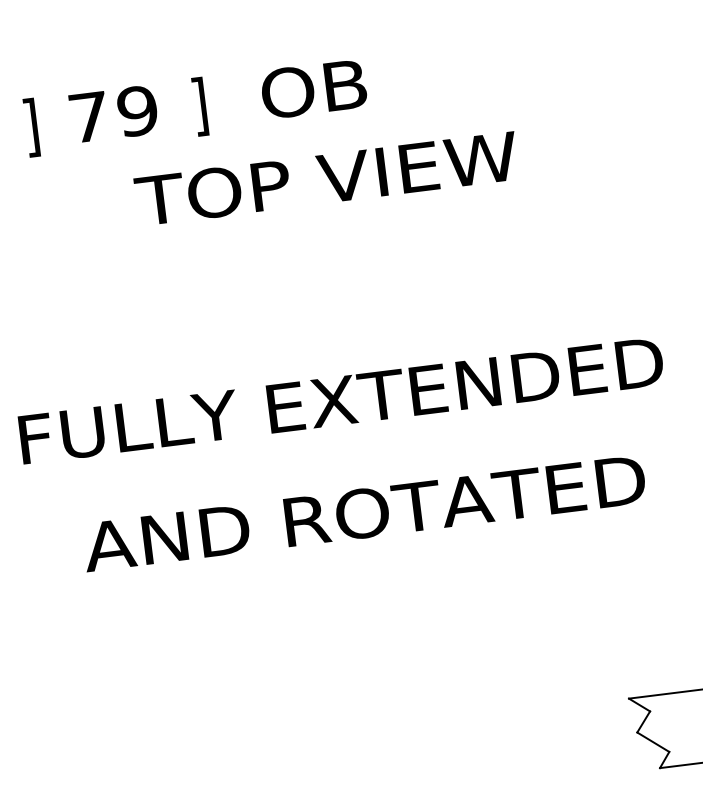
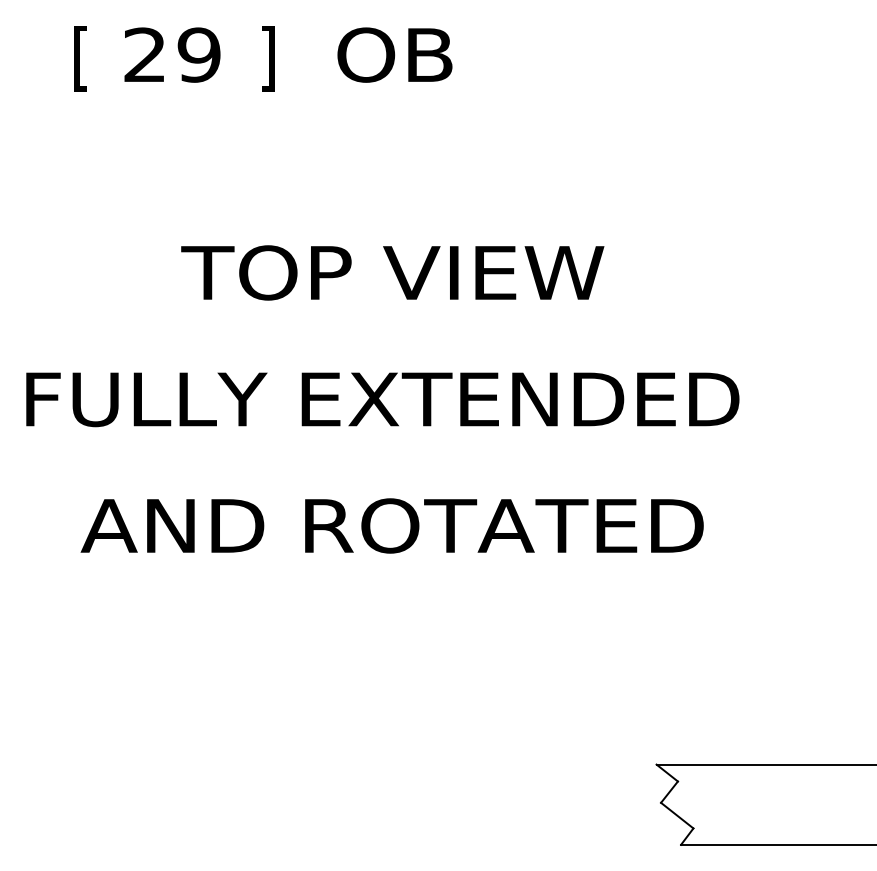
text: (88, 116) -> (144, 54), 79 -> 29
text: (31, 127) -> (80, 58), ] -> [
text: (326, 178) -> (392, 272), moved

